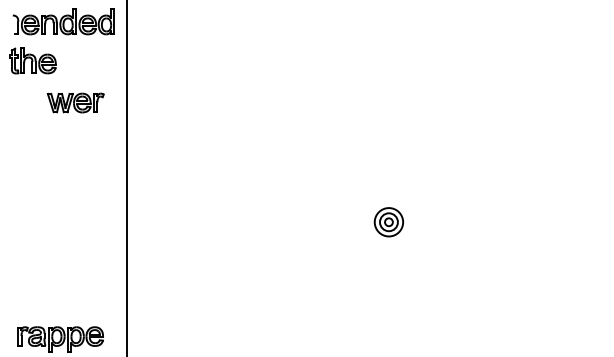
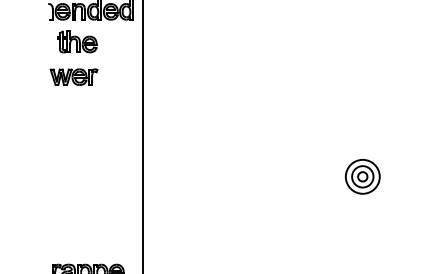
part: (32, 60) -> (77, 41), moved
part: (75, 102) -> (73, 76), moved
part: (388, 222) -> (362, 177), size x1.43

